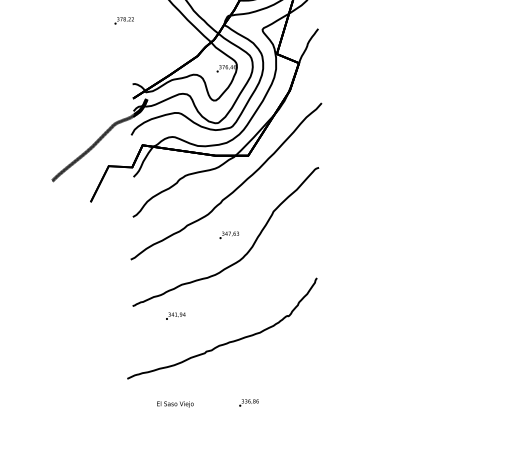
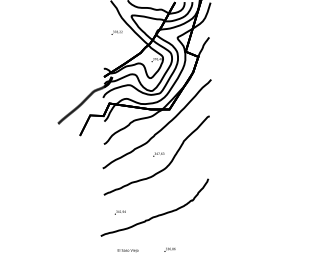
text: (123, 20) -> (116, 32), moved
text: (174, 315) -> (119, 212), moved

